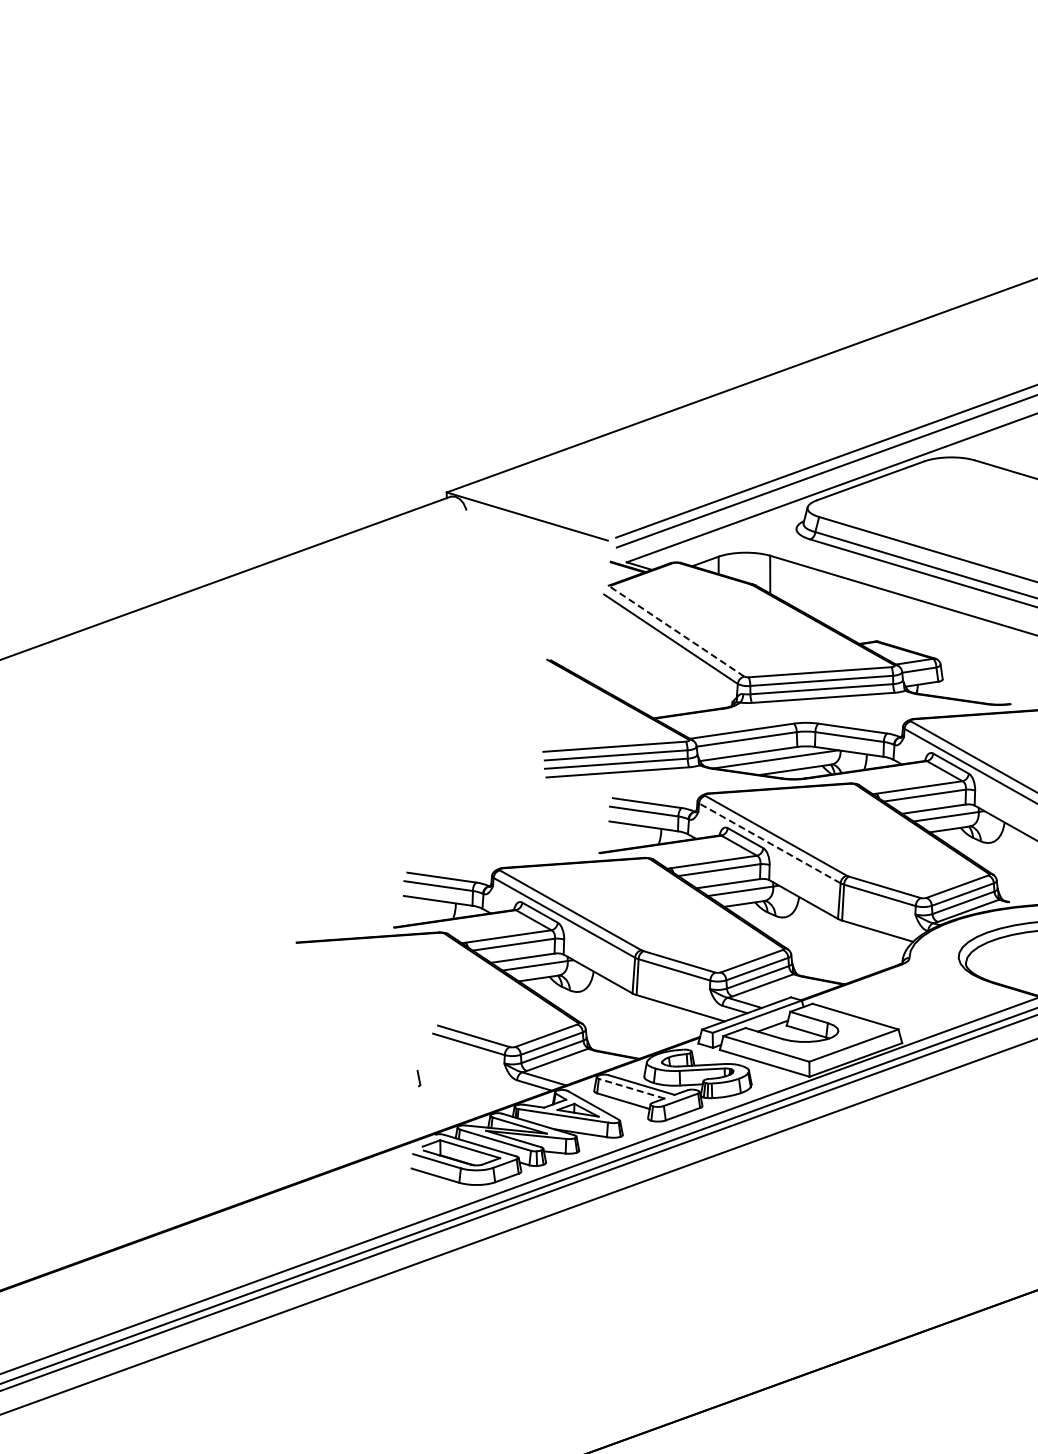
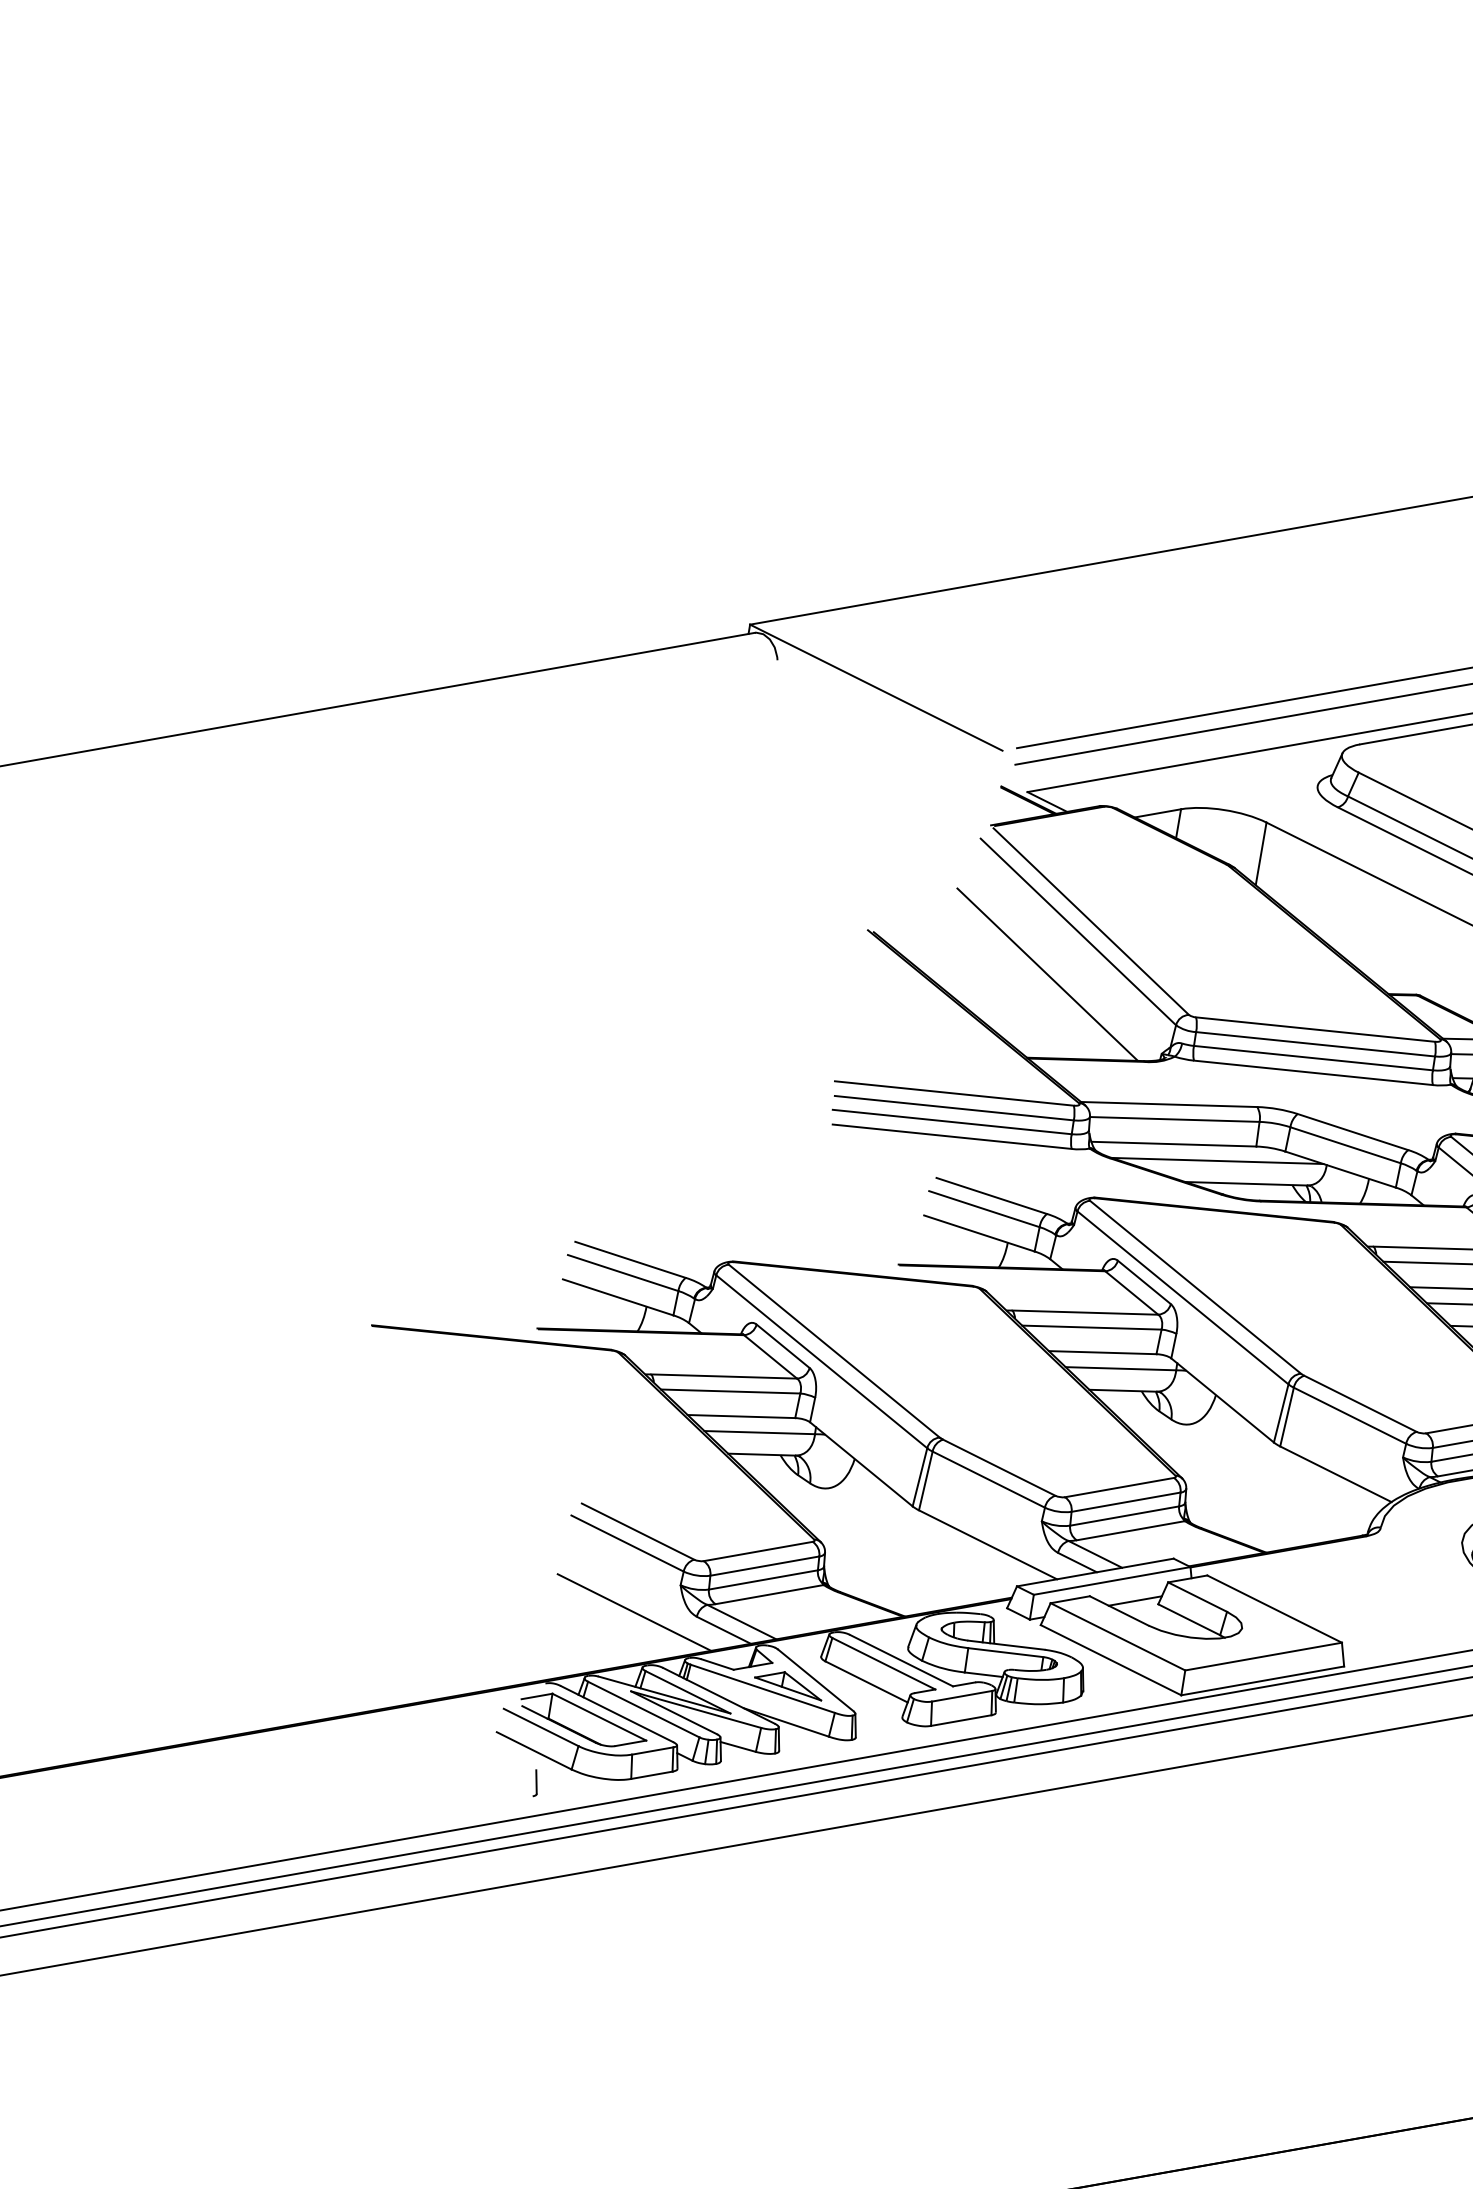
line: (677, 631) -> (1091, 921), dashed -> solid
line: (657, 667) -> (1048, 974), added
line: (769, 843) -> (1182, 1298), dashed -> solid
part: (418, 1078) -> (535, 1783), moved
line: (480, 1083) -> (635, 1611), added
line: (631, 1088) -> (883, 1663), dashed -> solid

